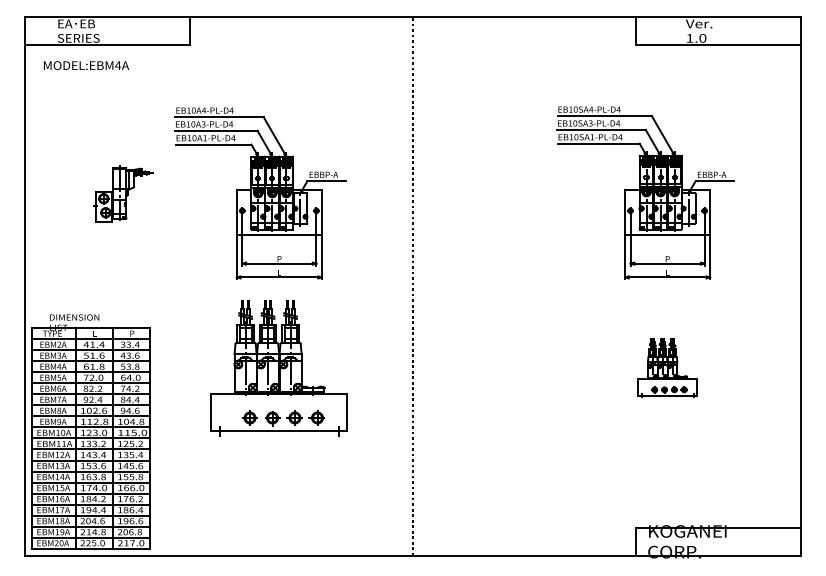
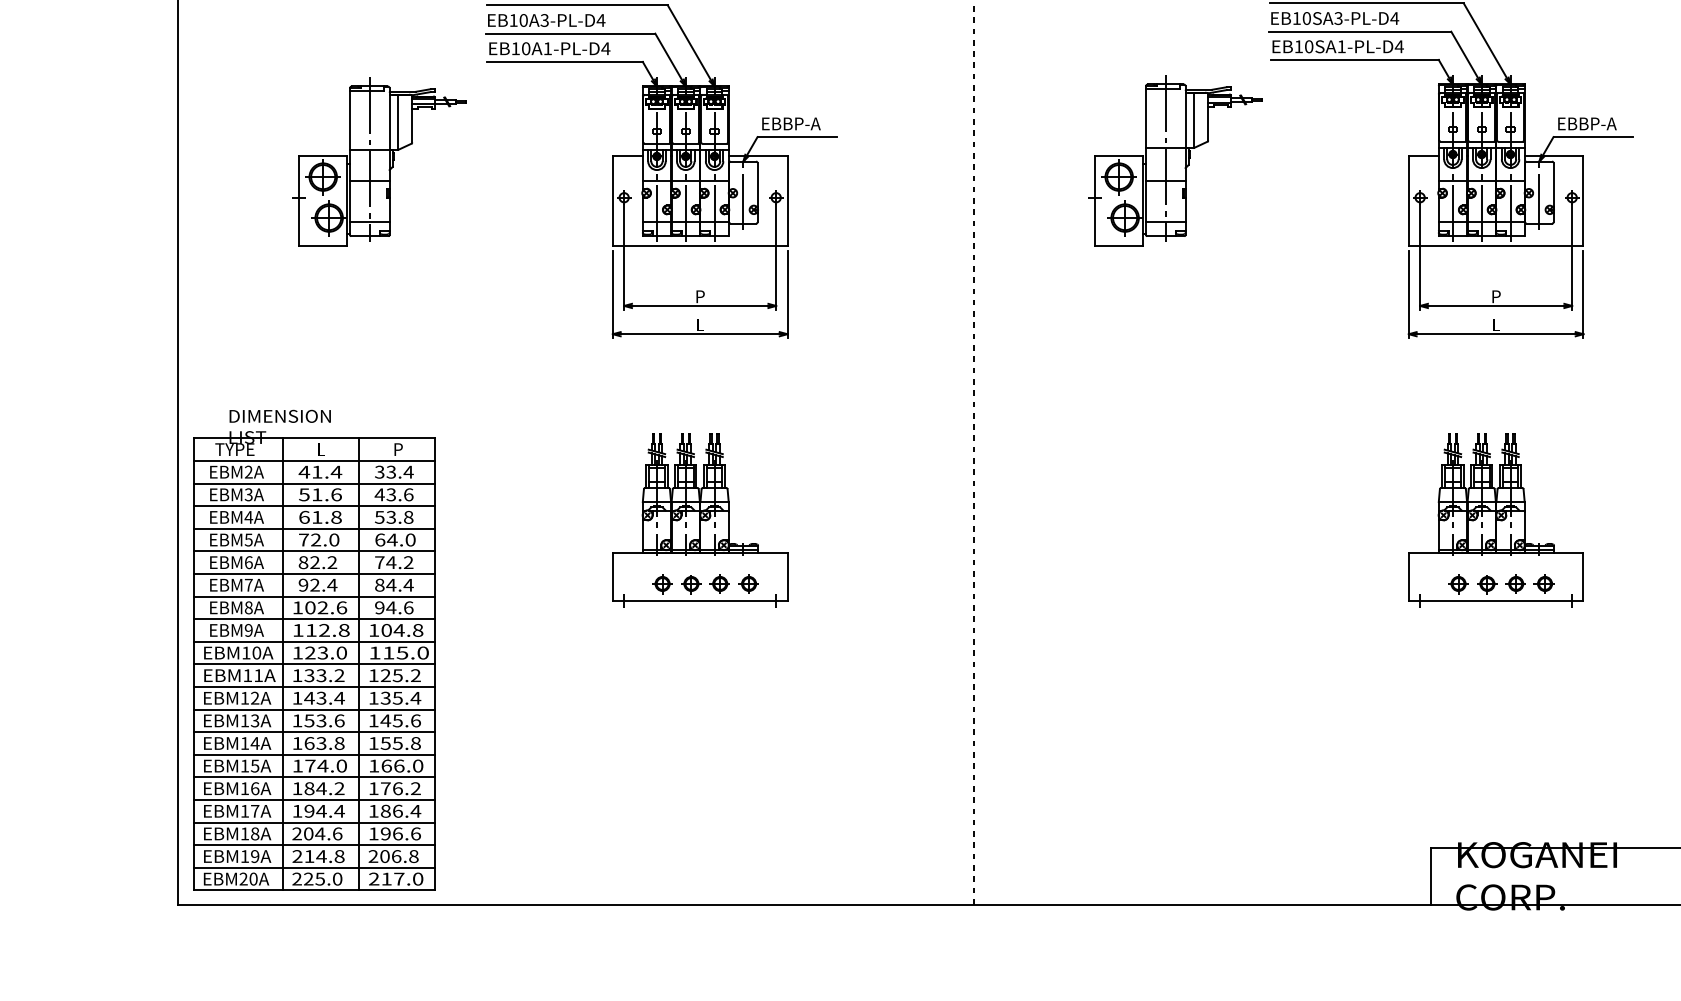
part: (122, 193) -> (378, 162), size x1.43
part: (511, 193) -> (1176, 162), added
part: (279, 367) -> (700, 518), size x0.62
part: (667, 367) -> (1495, 518), size x1.43

